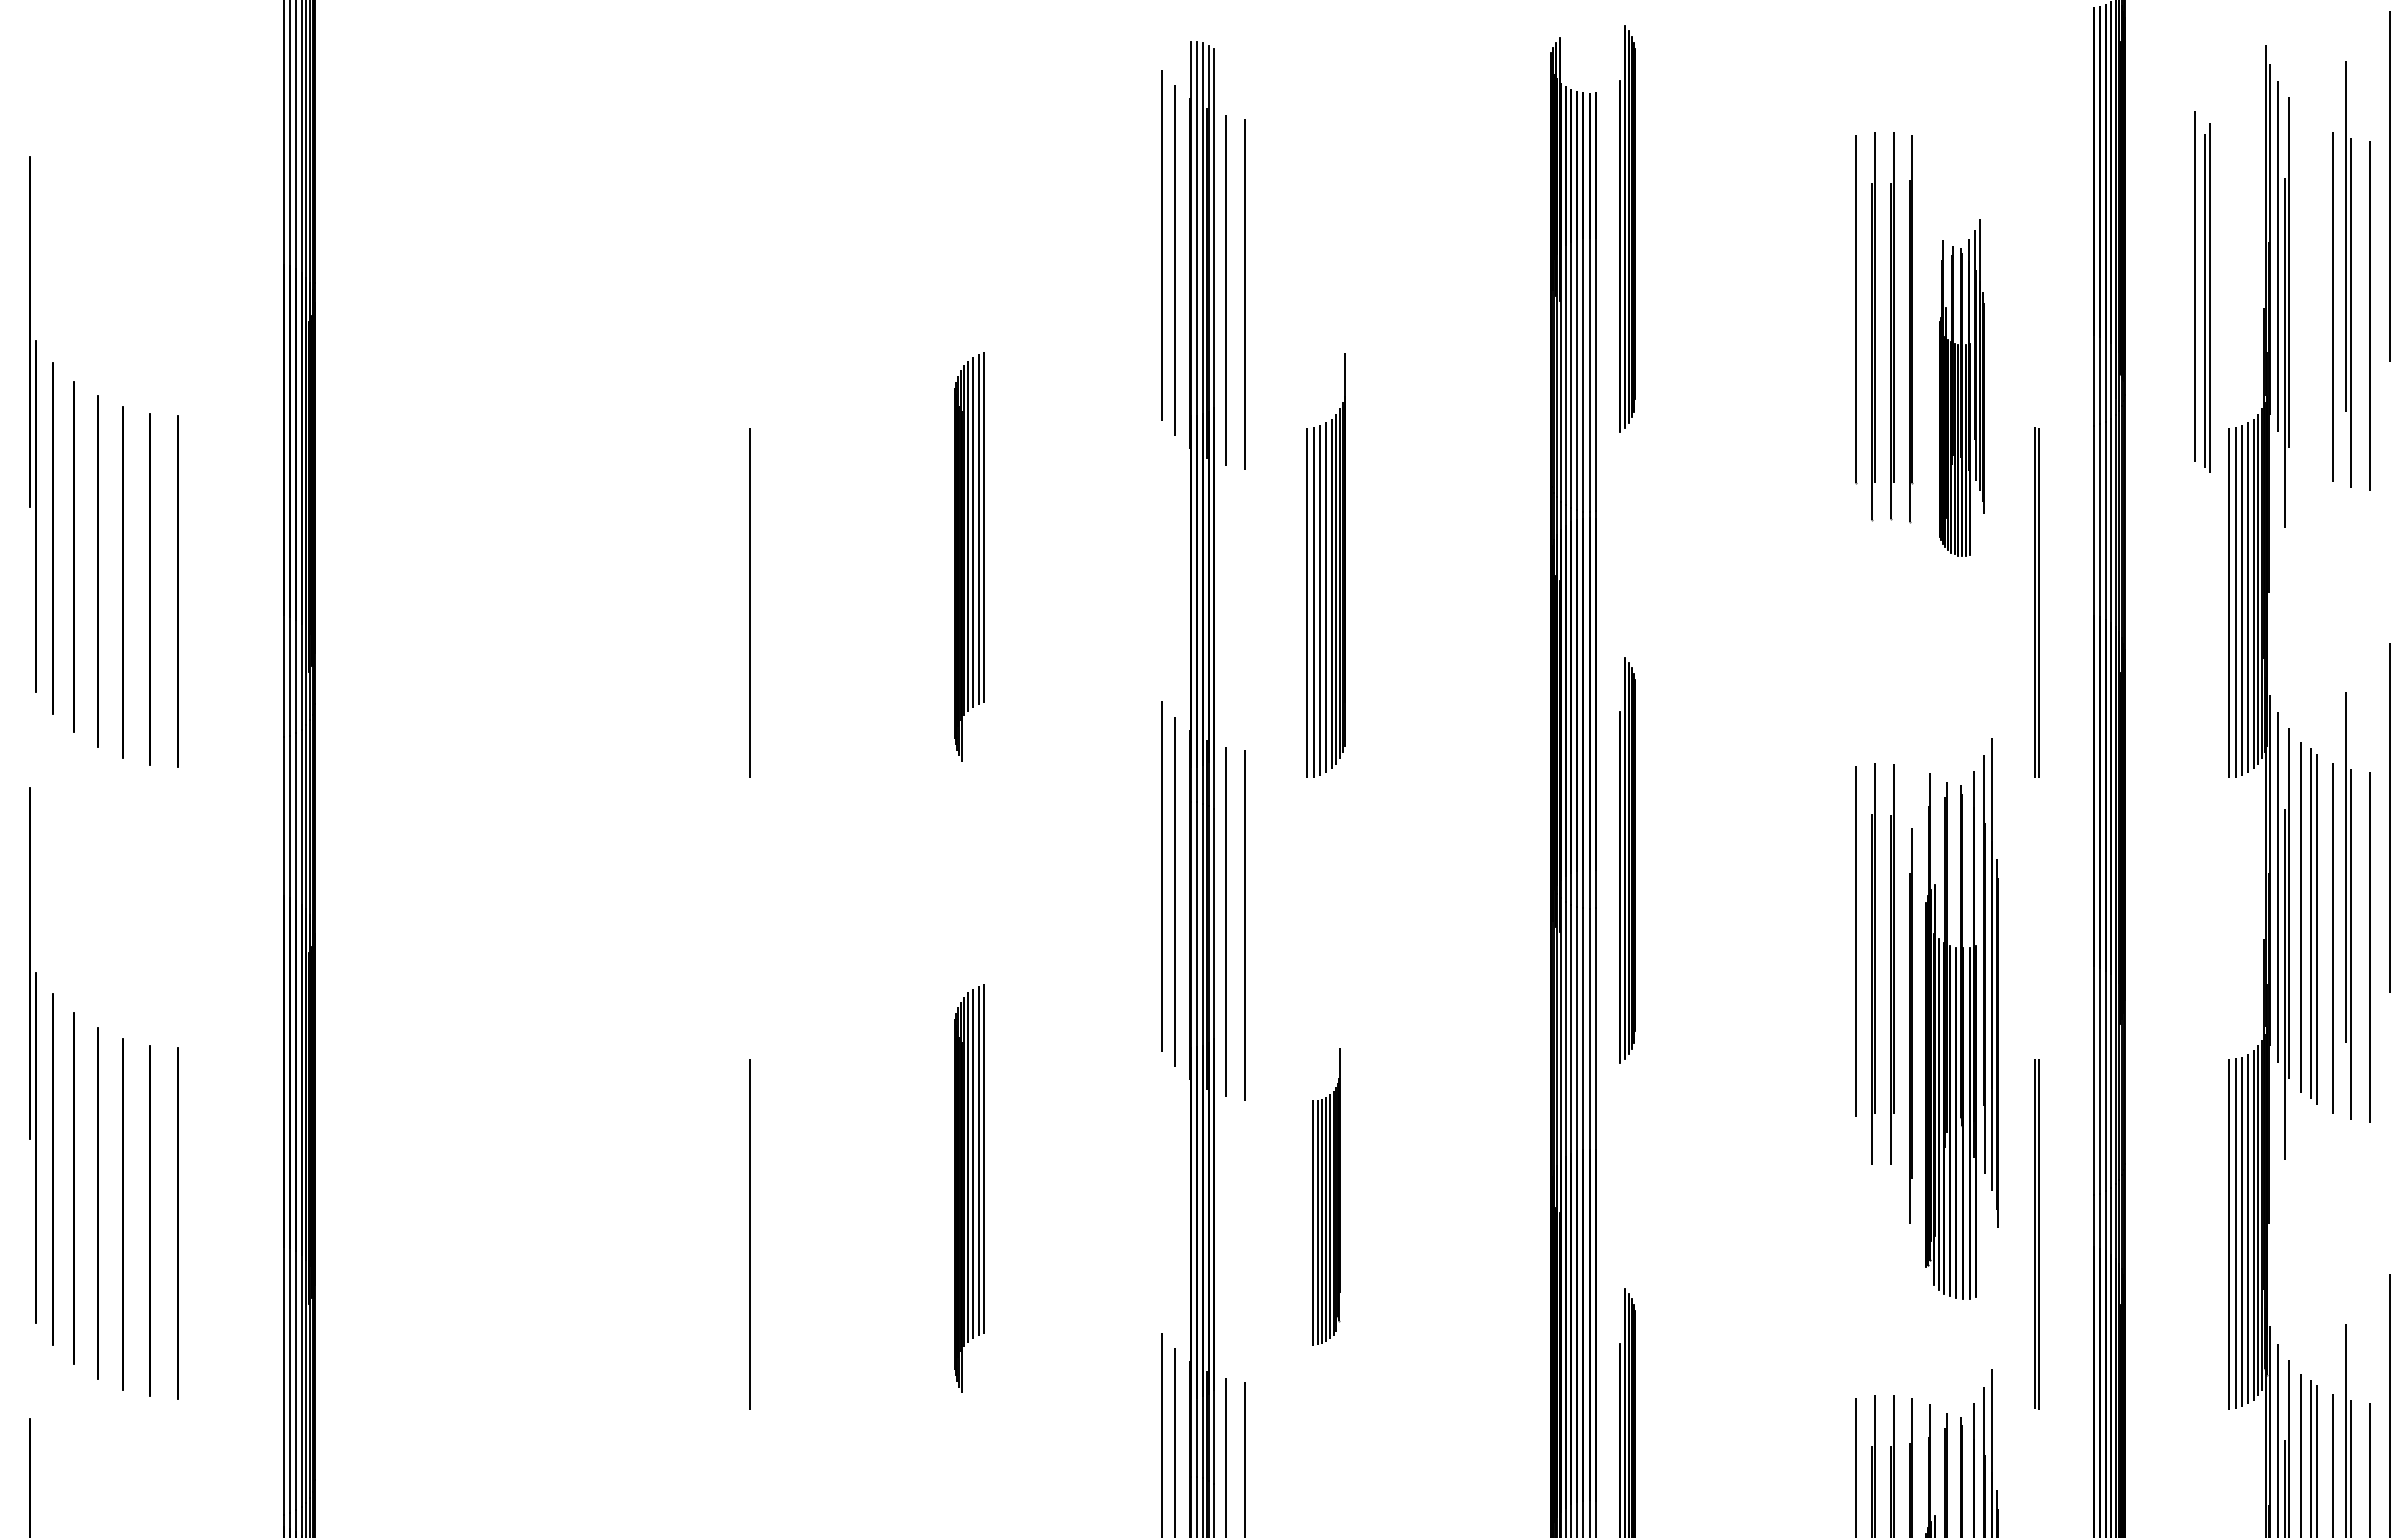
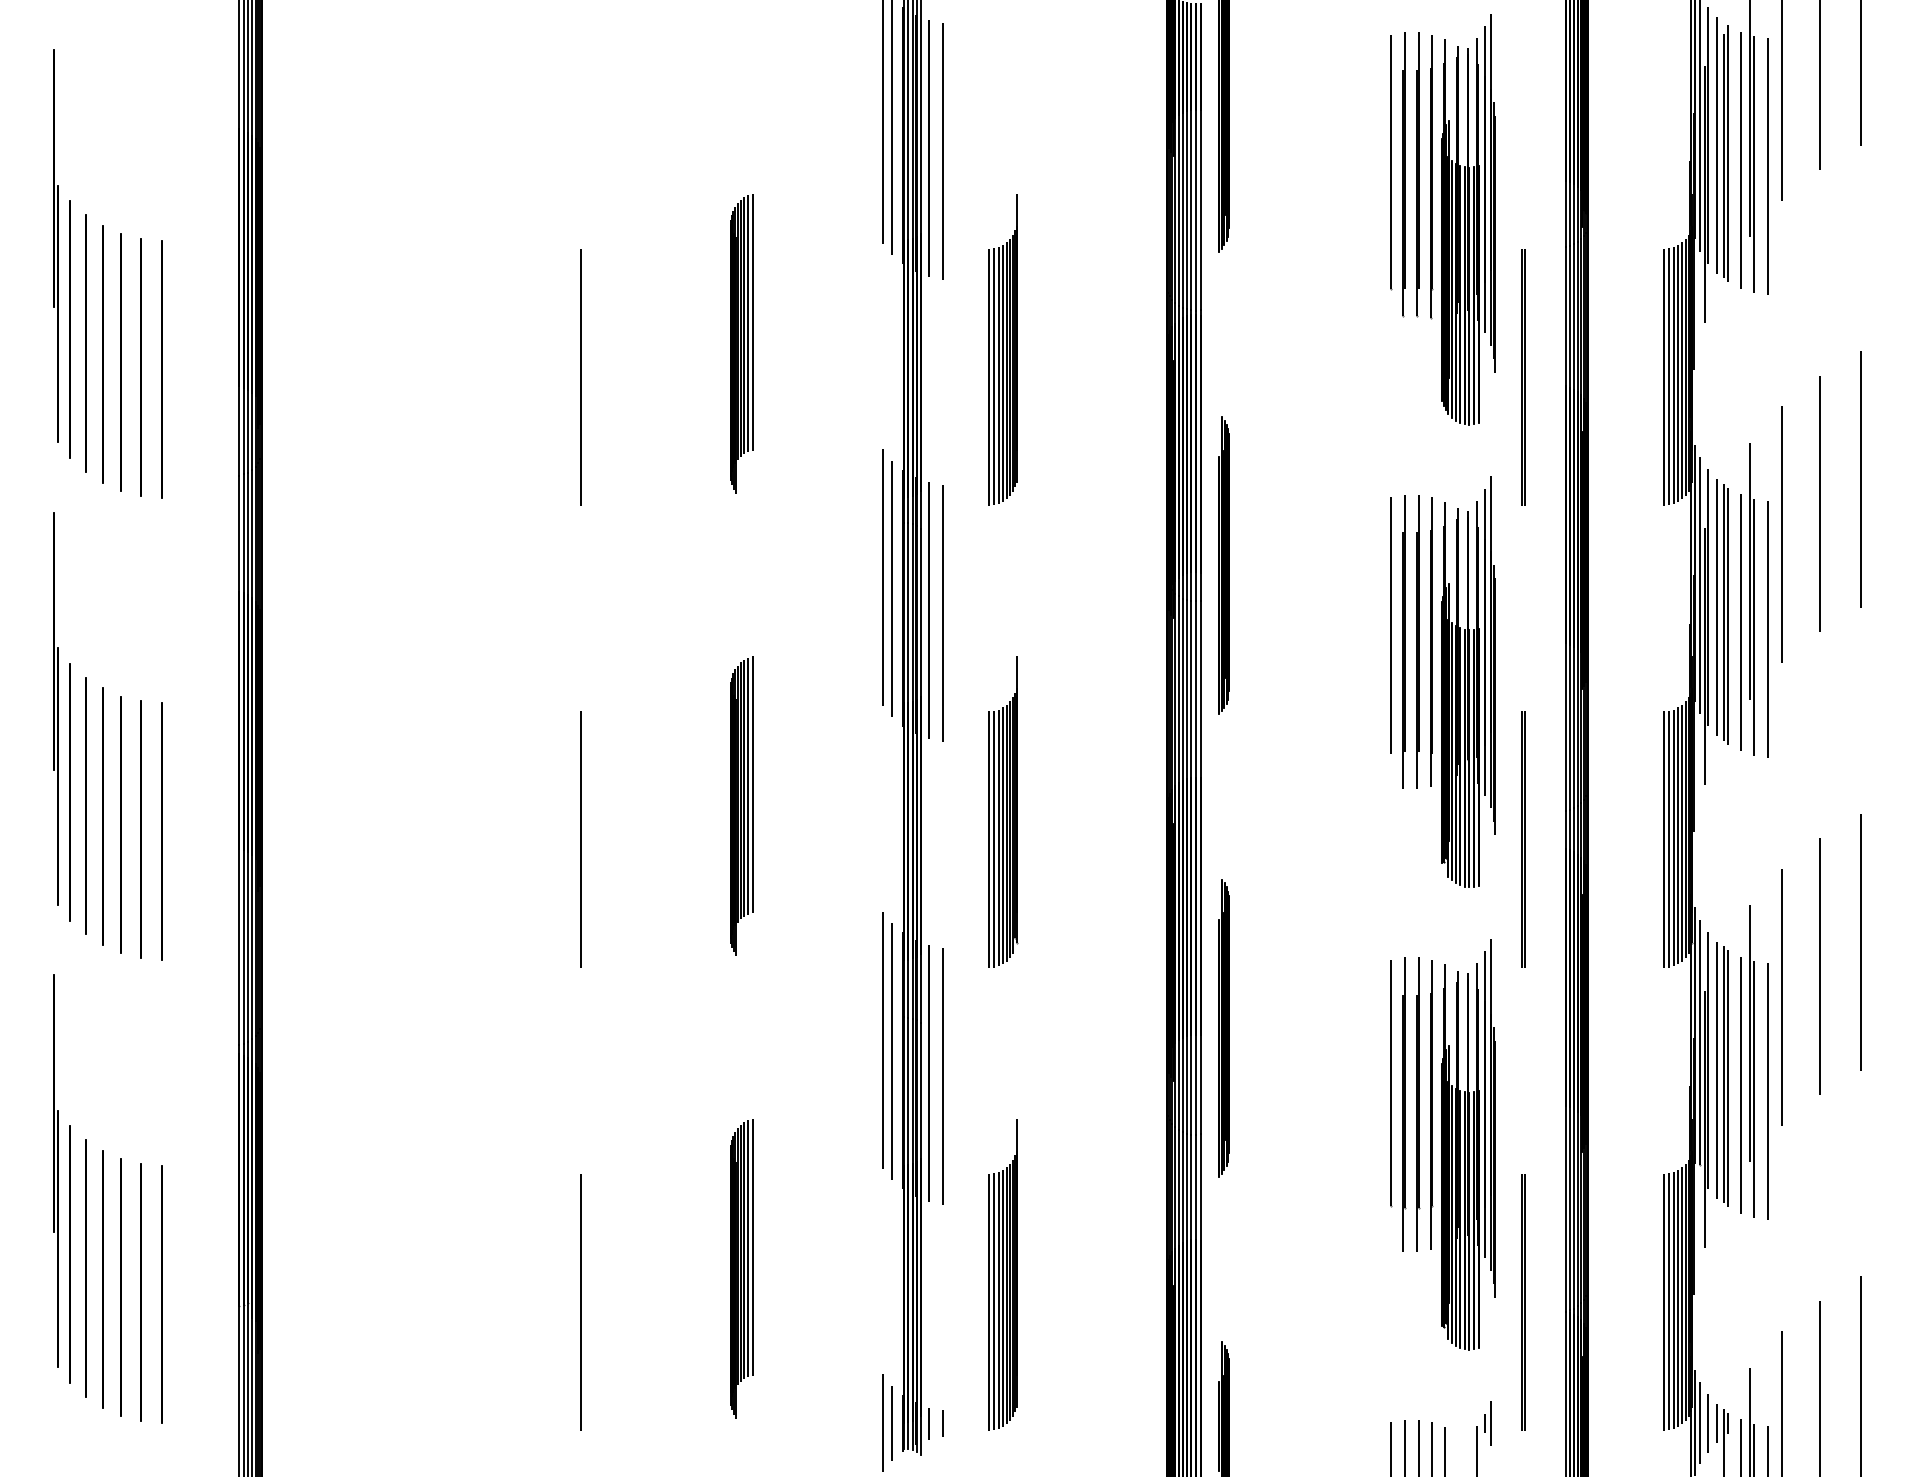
part: (2201, 292) -> (1722, 149), moved
part: (1961, 387) -> (1468, 219), size x1.67
line: (1911, 1025) -> (1431, 641), moved
part: (1326, 1195) -> (1003, 811), size x1.43

